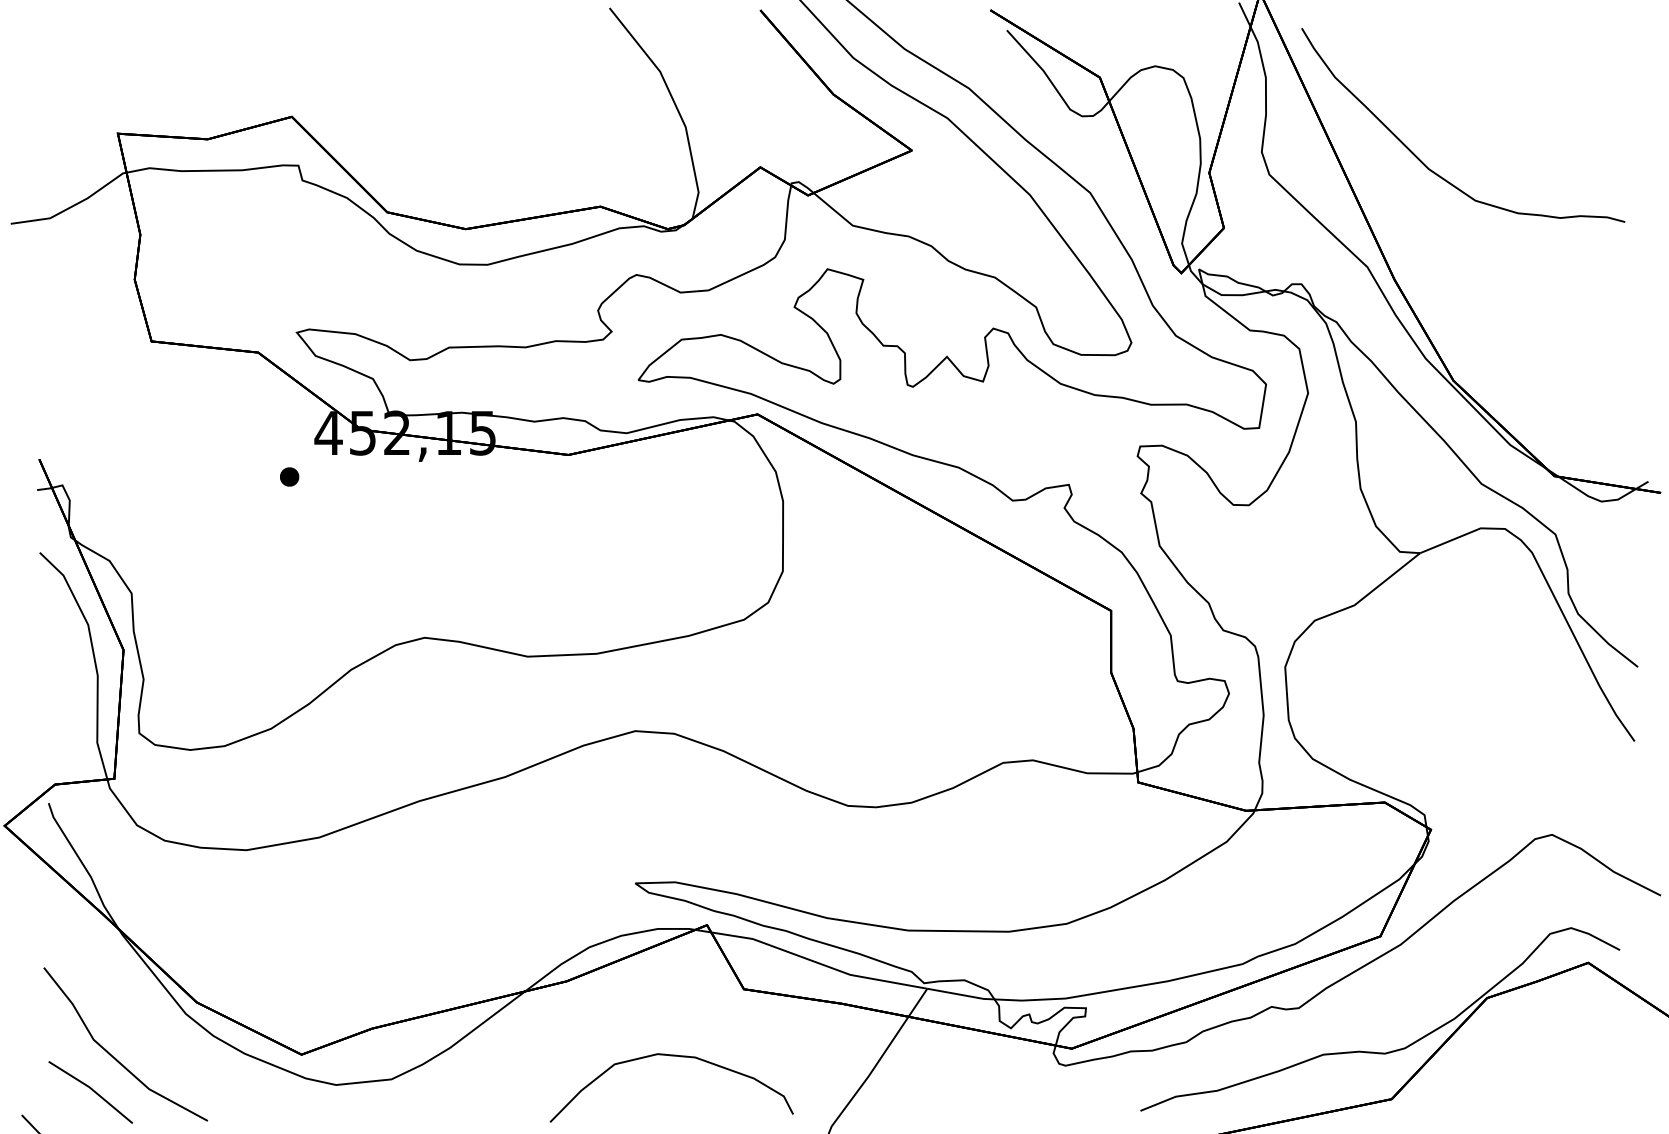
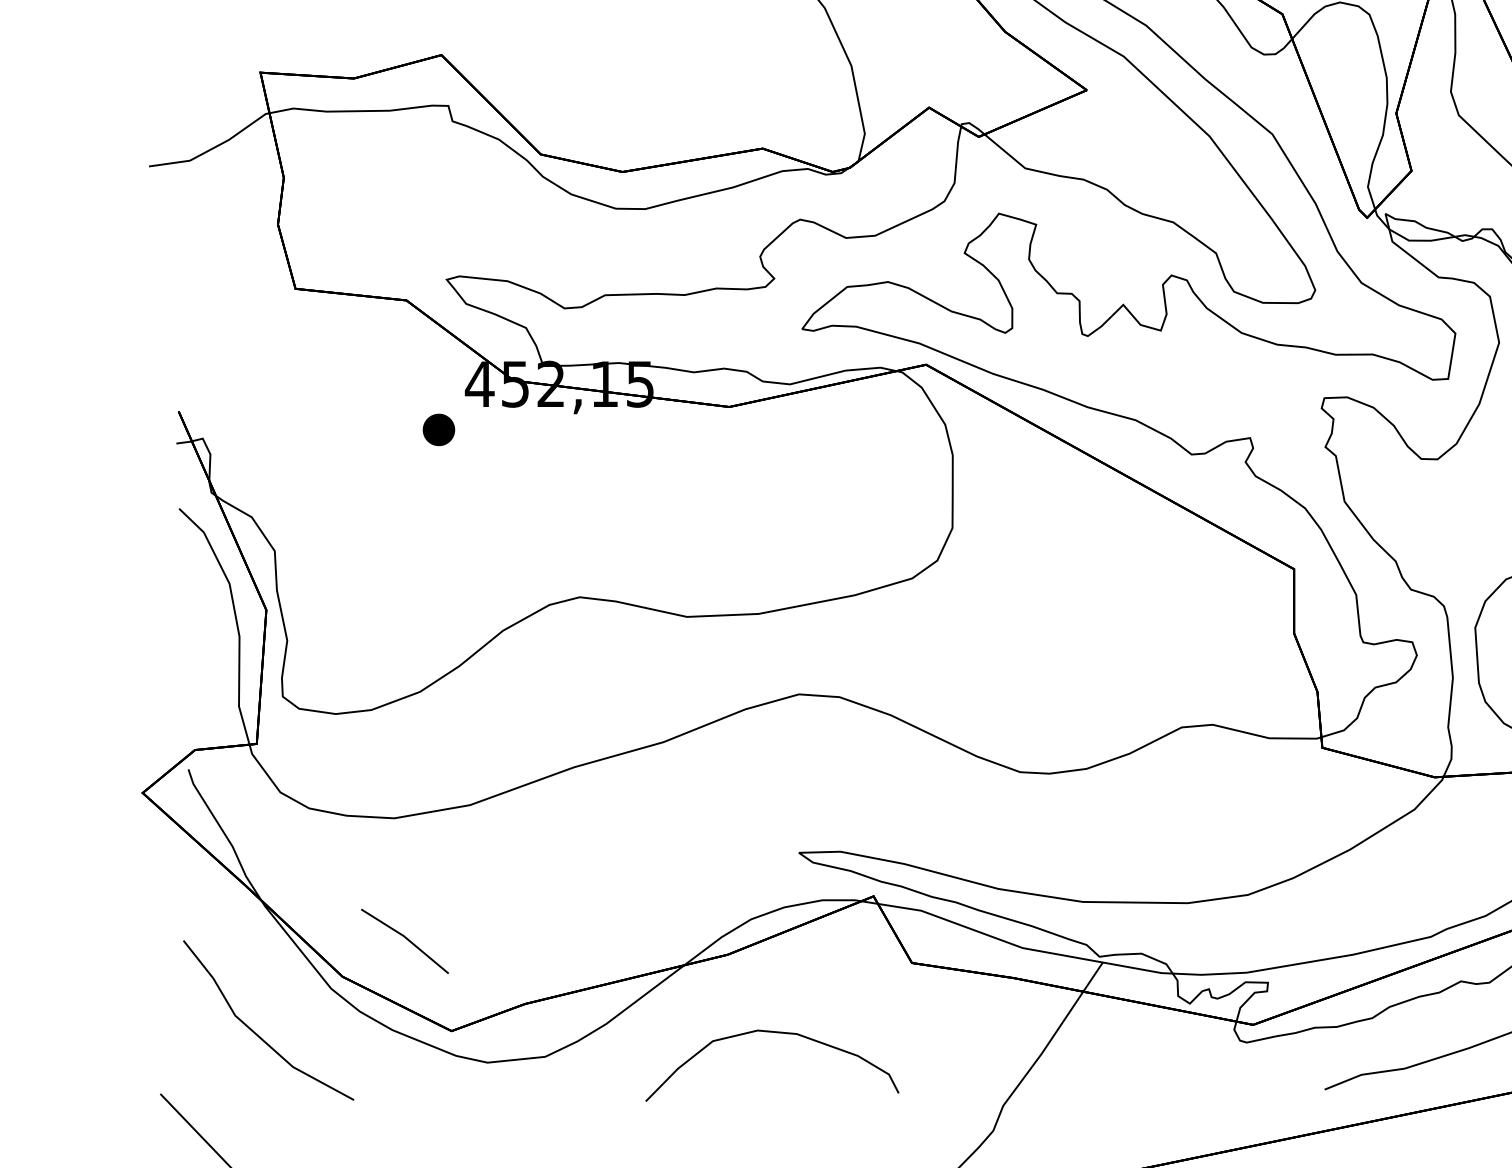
part: (289, 476) -> (439, 429), size x1.6
curve: (671, 1056) -> (772, 1033), moved
line: (91, 1090) -> (405, 939), moved

